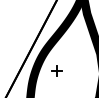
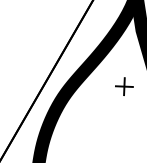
part: (56, 70) -> (123, 86), moved

